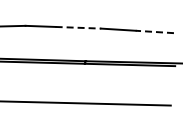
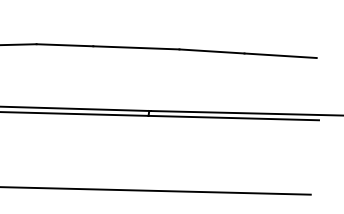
line: (78, 27) -> (136, 47), dashed -> solid
line: (154, 31) -> (279, 54), dashed -> solid

